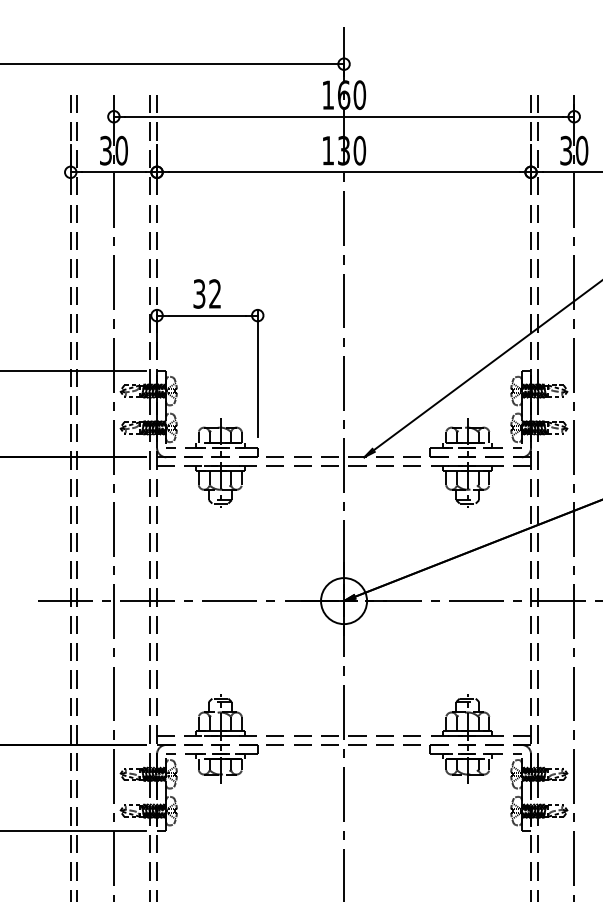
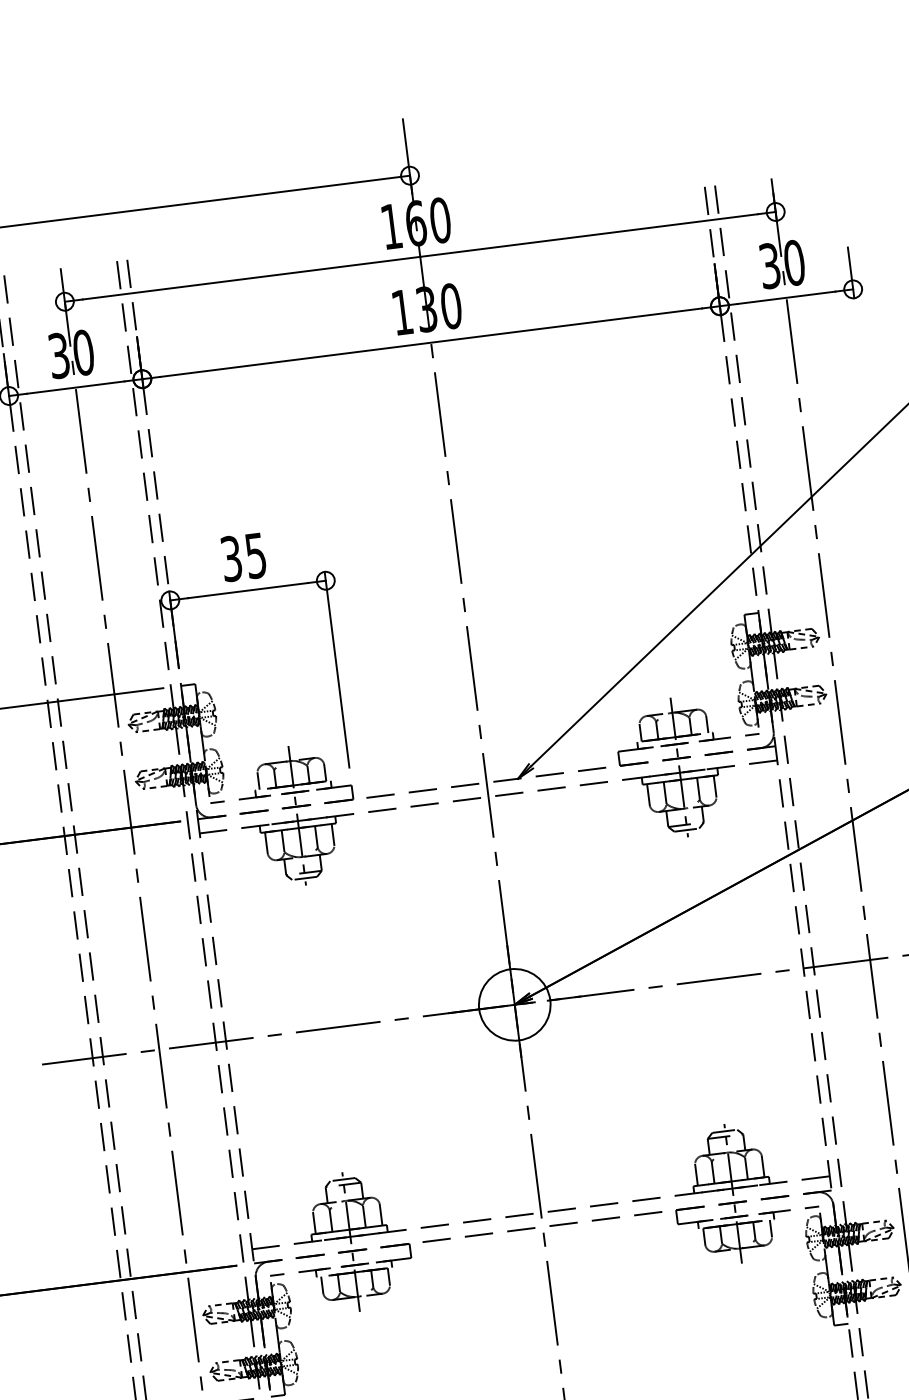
text: (214, 293) -> (254, 555), 32 -> 35

